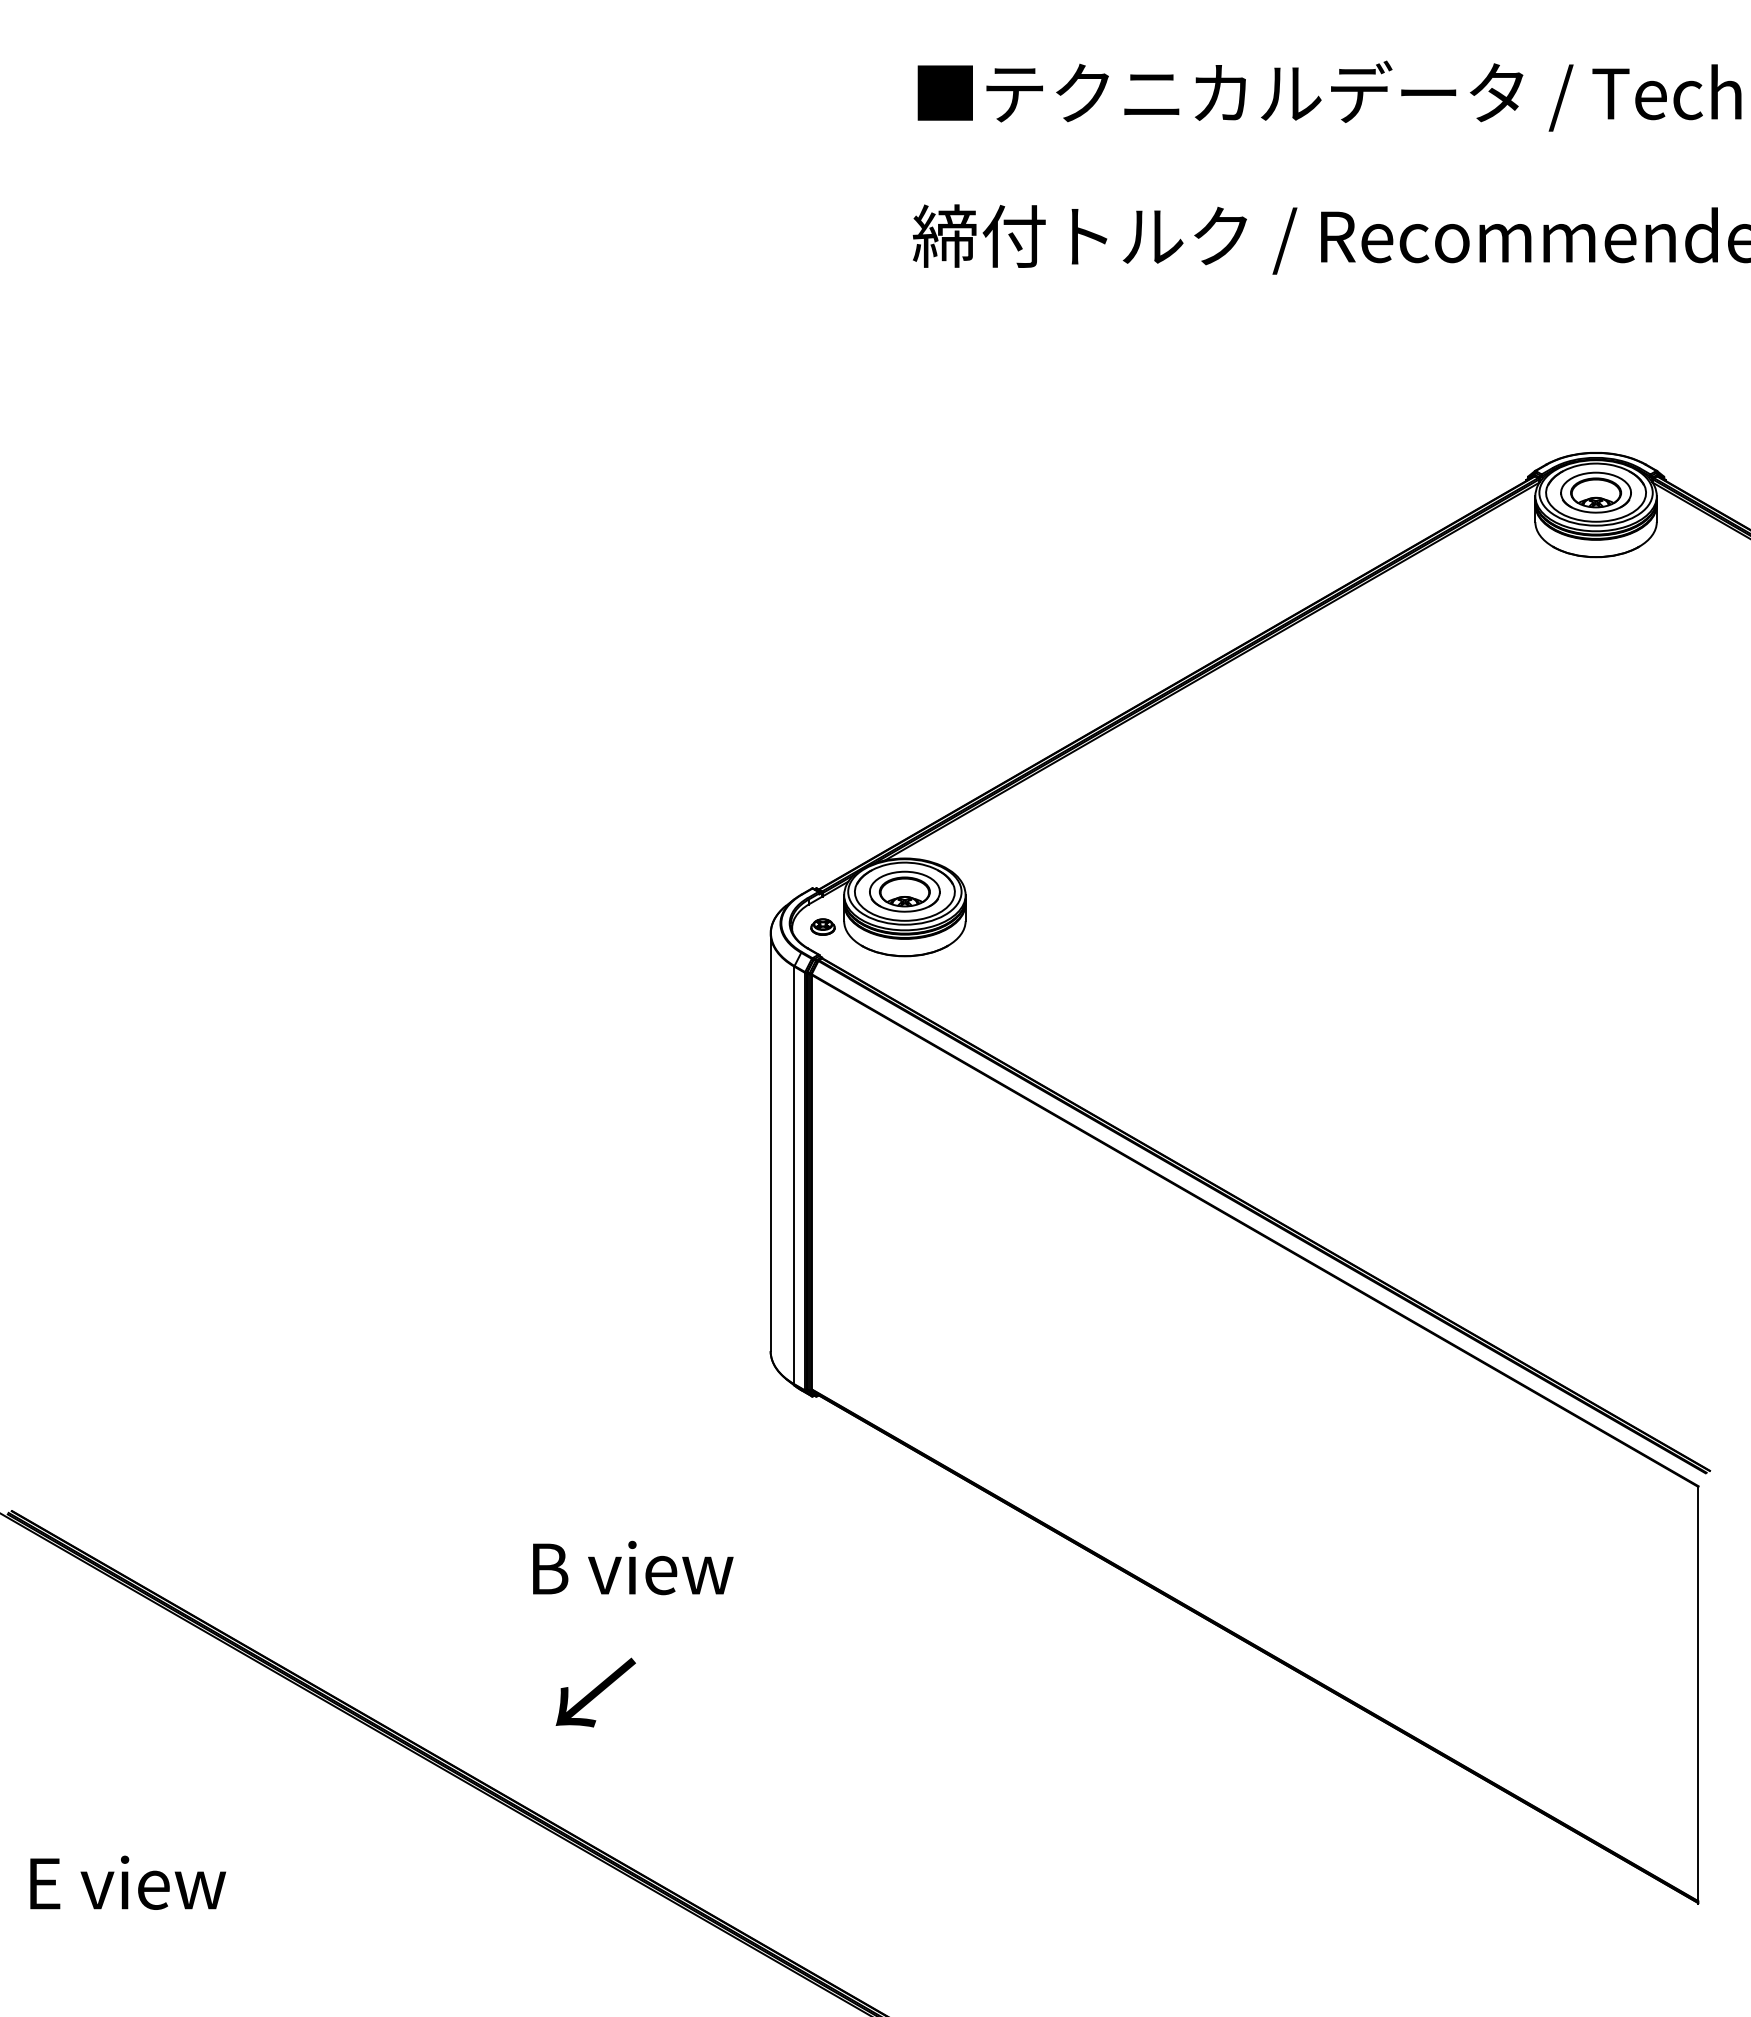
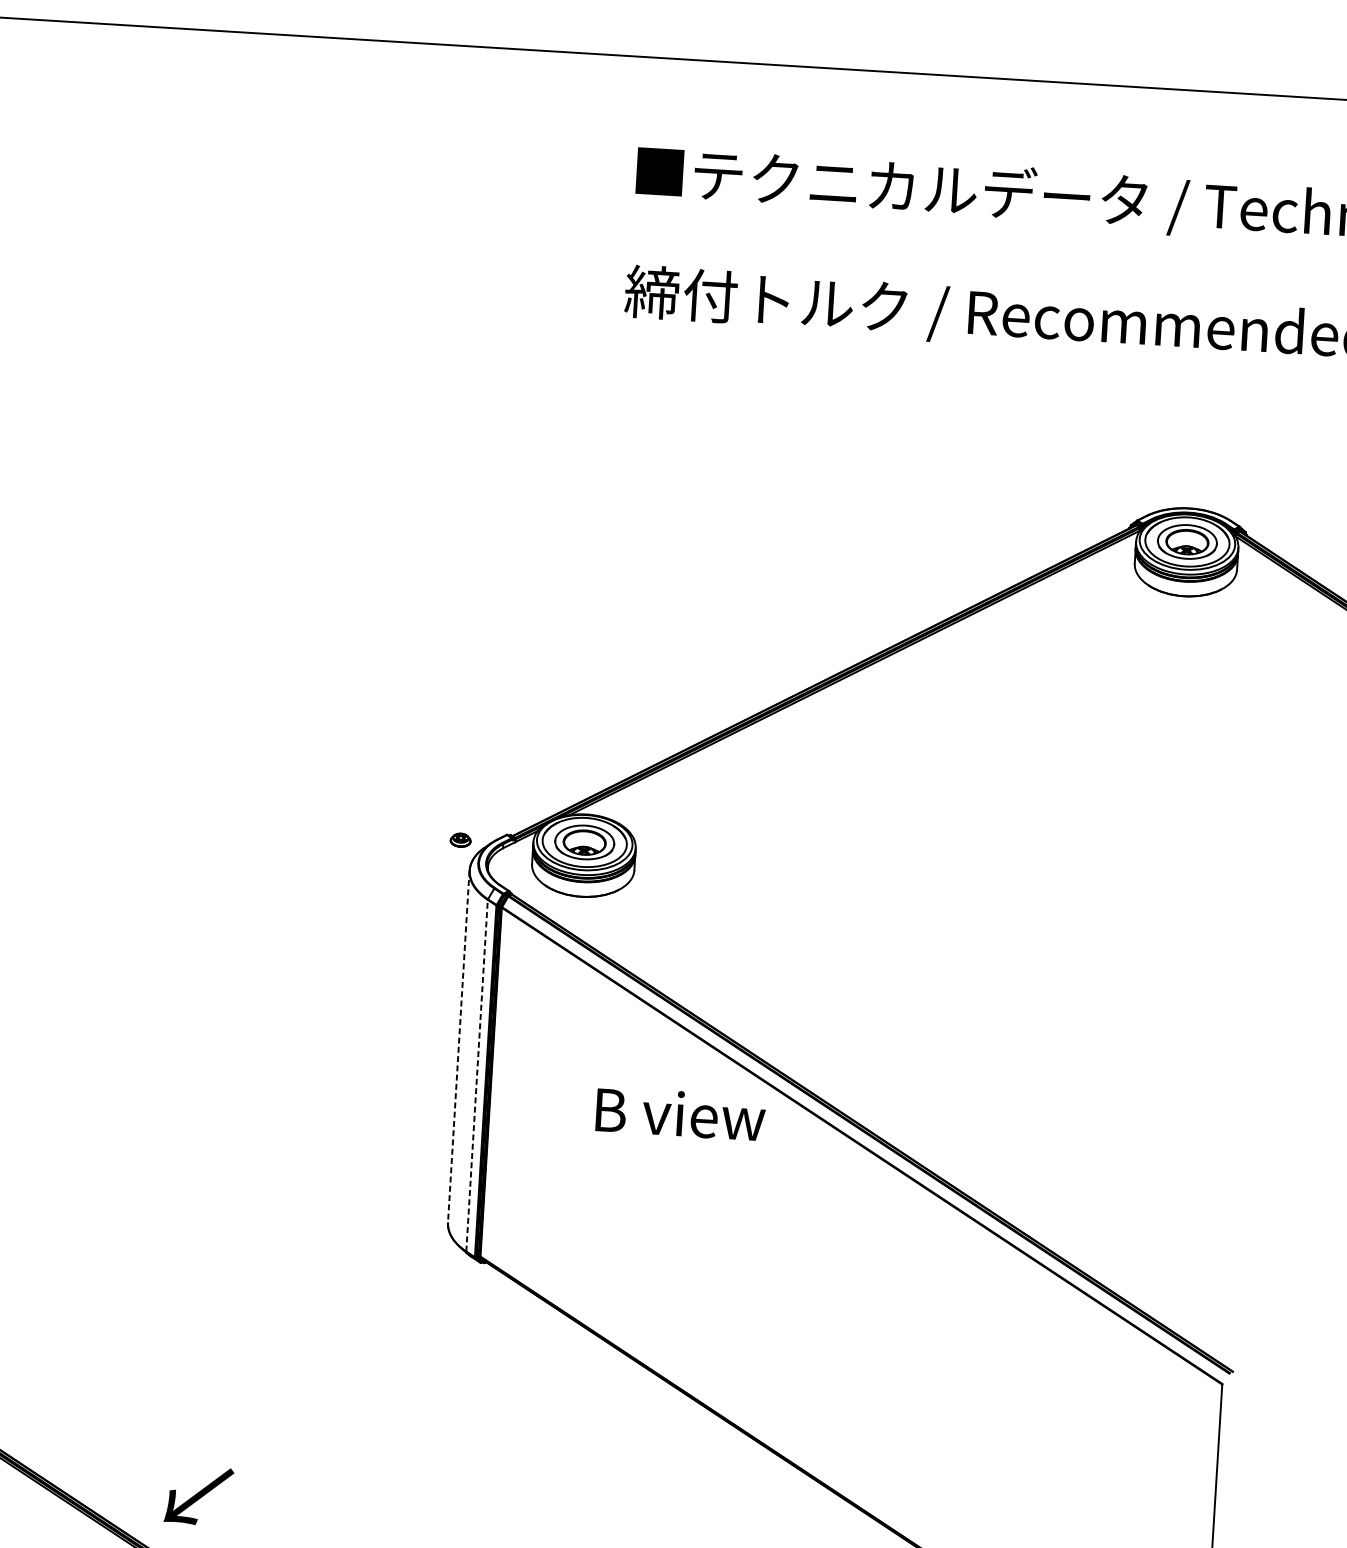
part: (822, 926) -> (460, 839), moved
line: (770, 1142) -> (458, 1046), solid -> dashed
line: (794, 1175) -> (477, 1075), solid -> dashed
text: (633, 1567) -> (681, 1113), moved
text: (595, 1692) -> (198, 1495), moved

